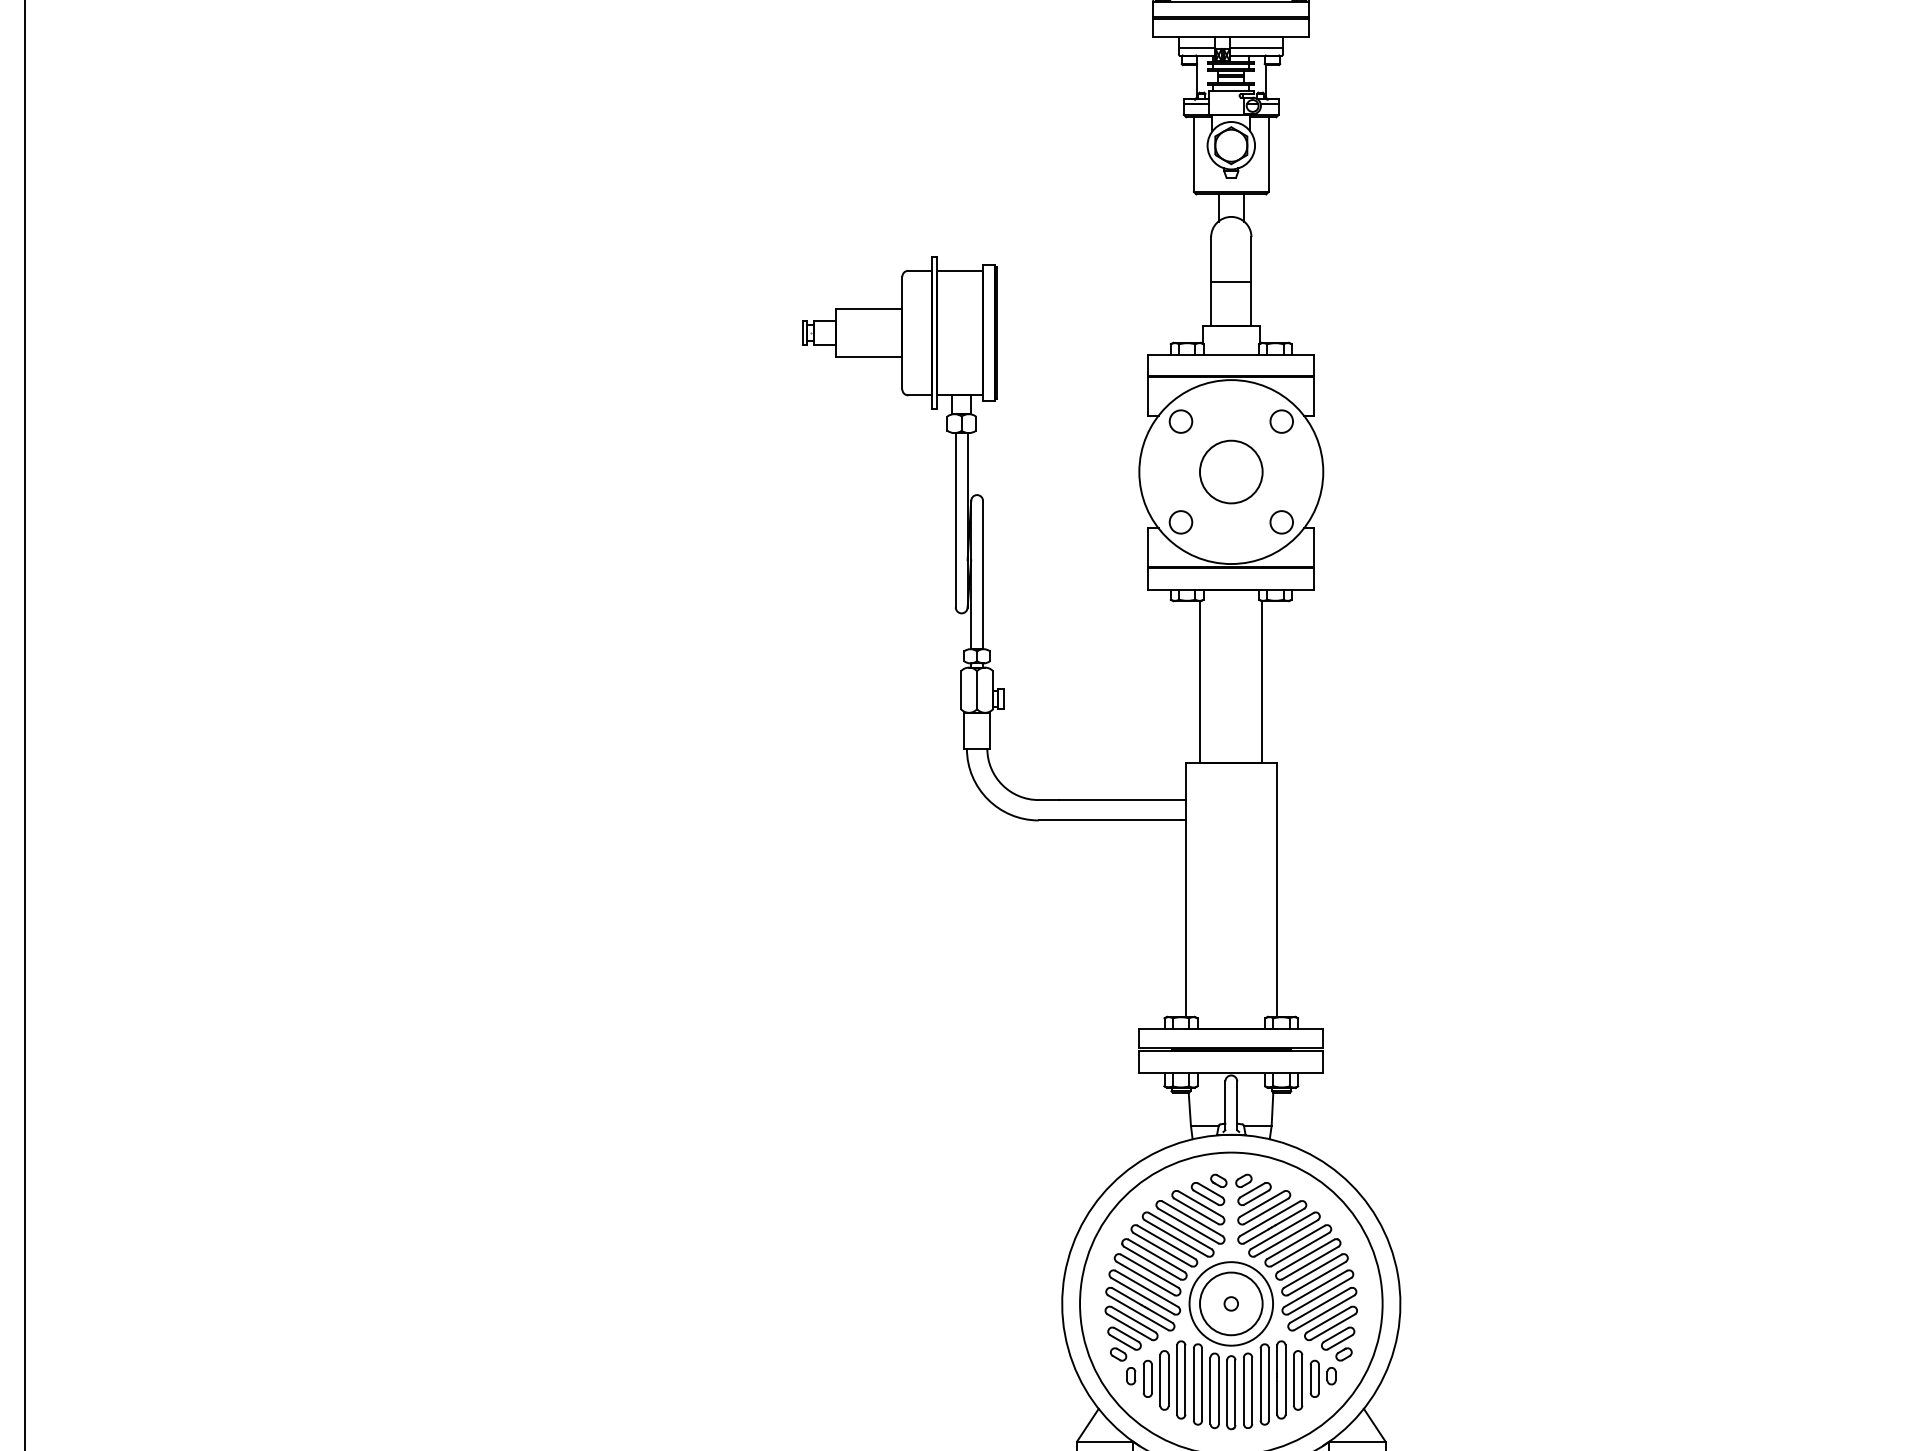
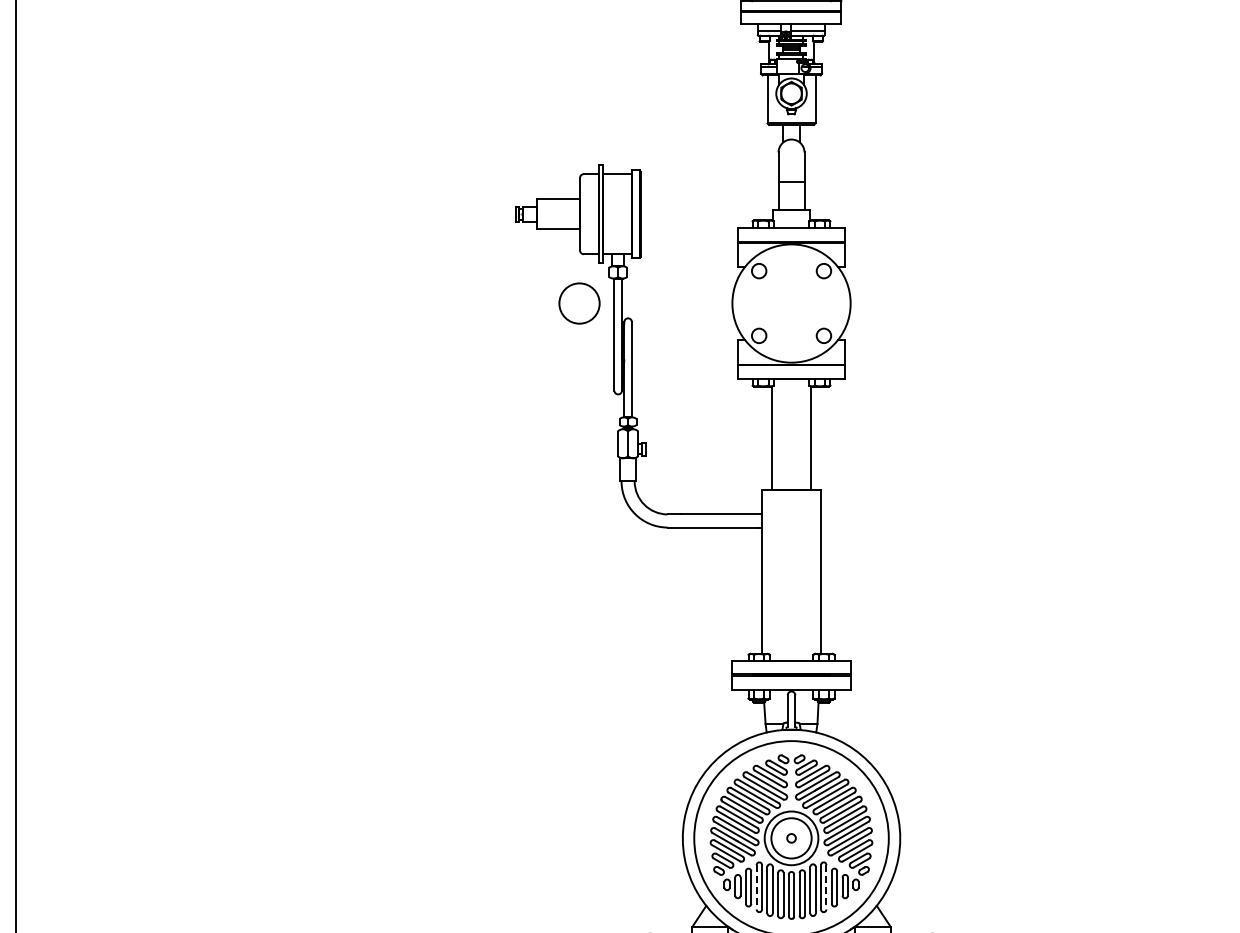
circle: (1231, 471) -> (579, 303), moved
line: (1176, 1380) -> (756, 887), solid -> dashed
line: (1285, 1380) -> (826, 887), solid -> dashed

